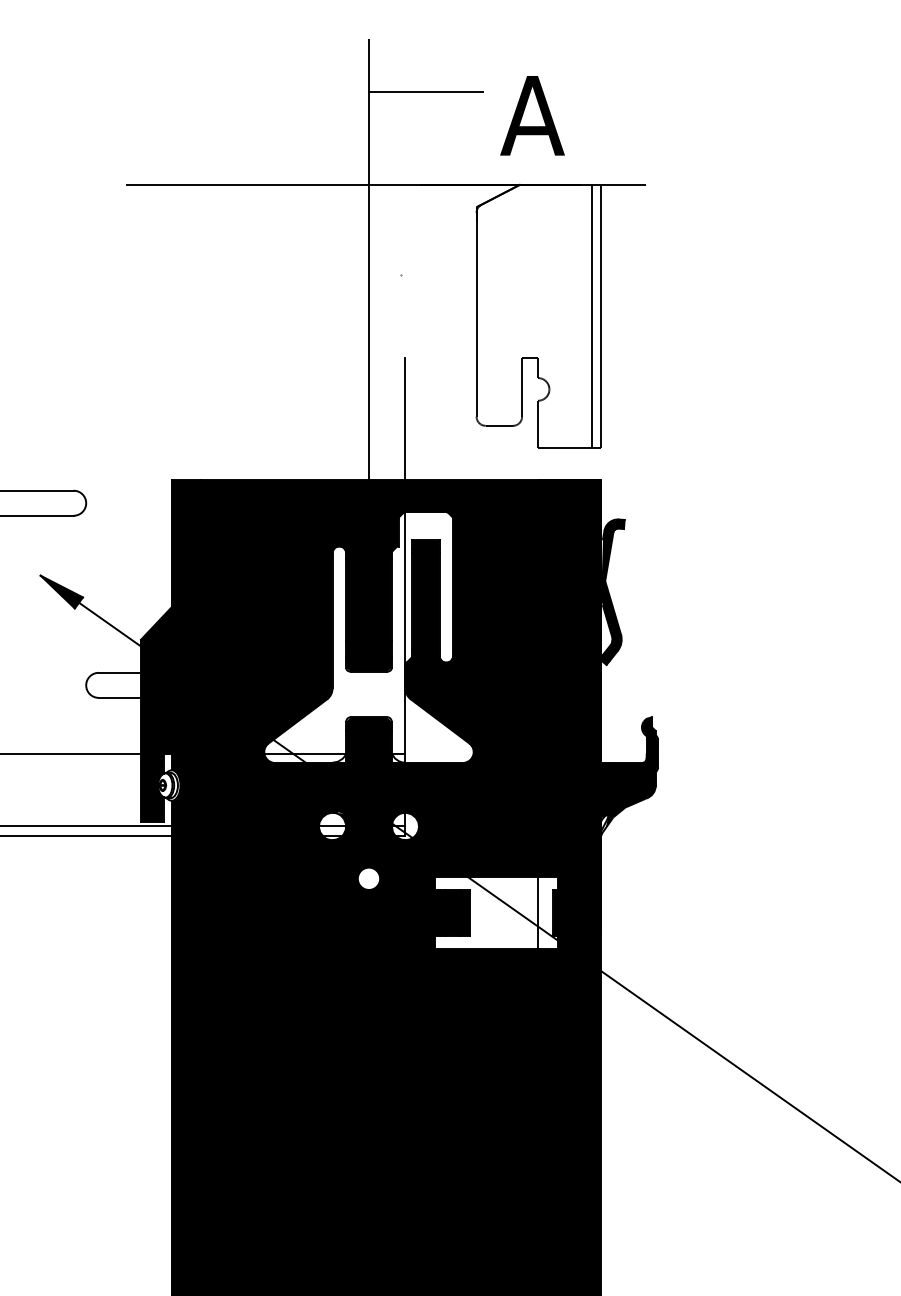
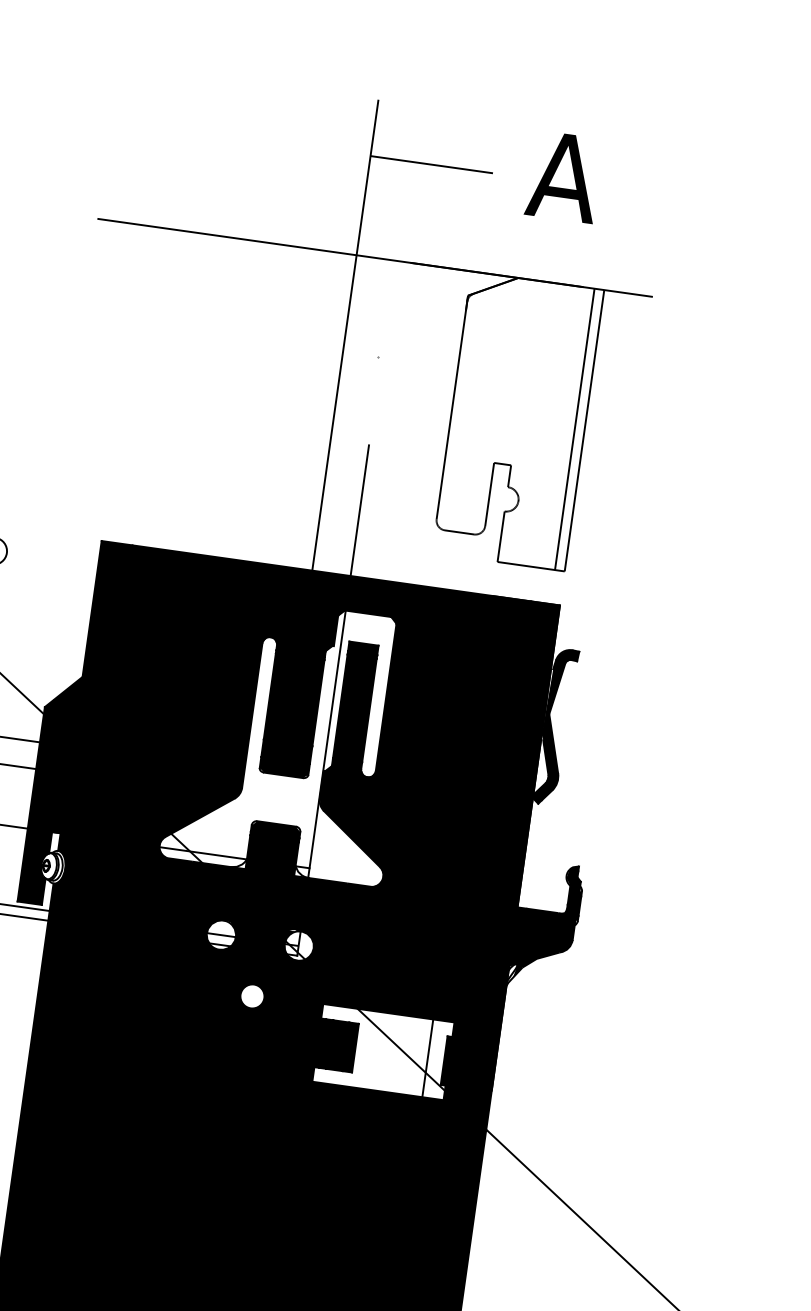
text: (532, 115) -> (564, 176), moved

